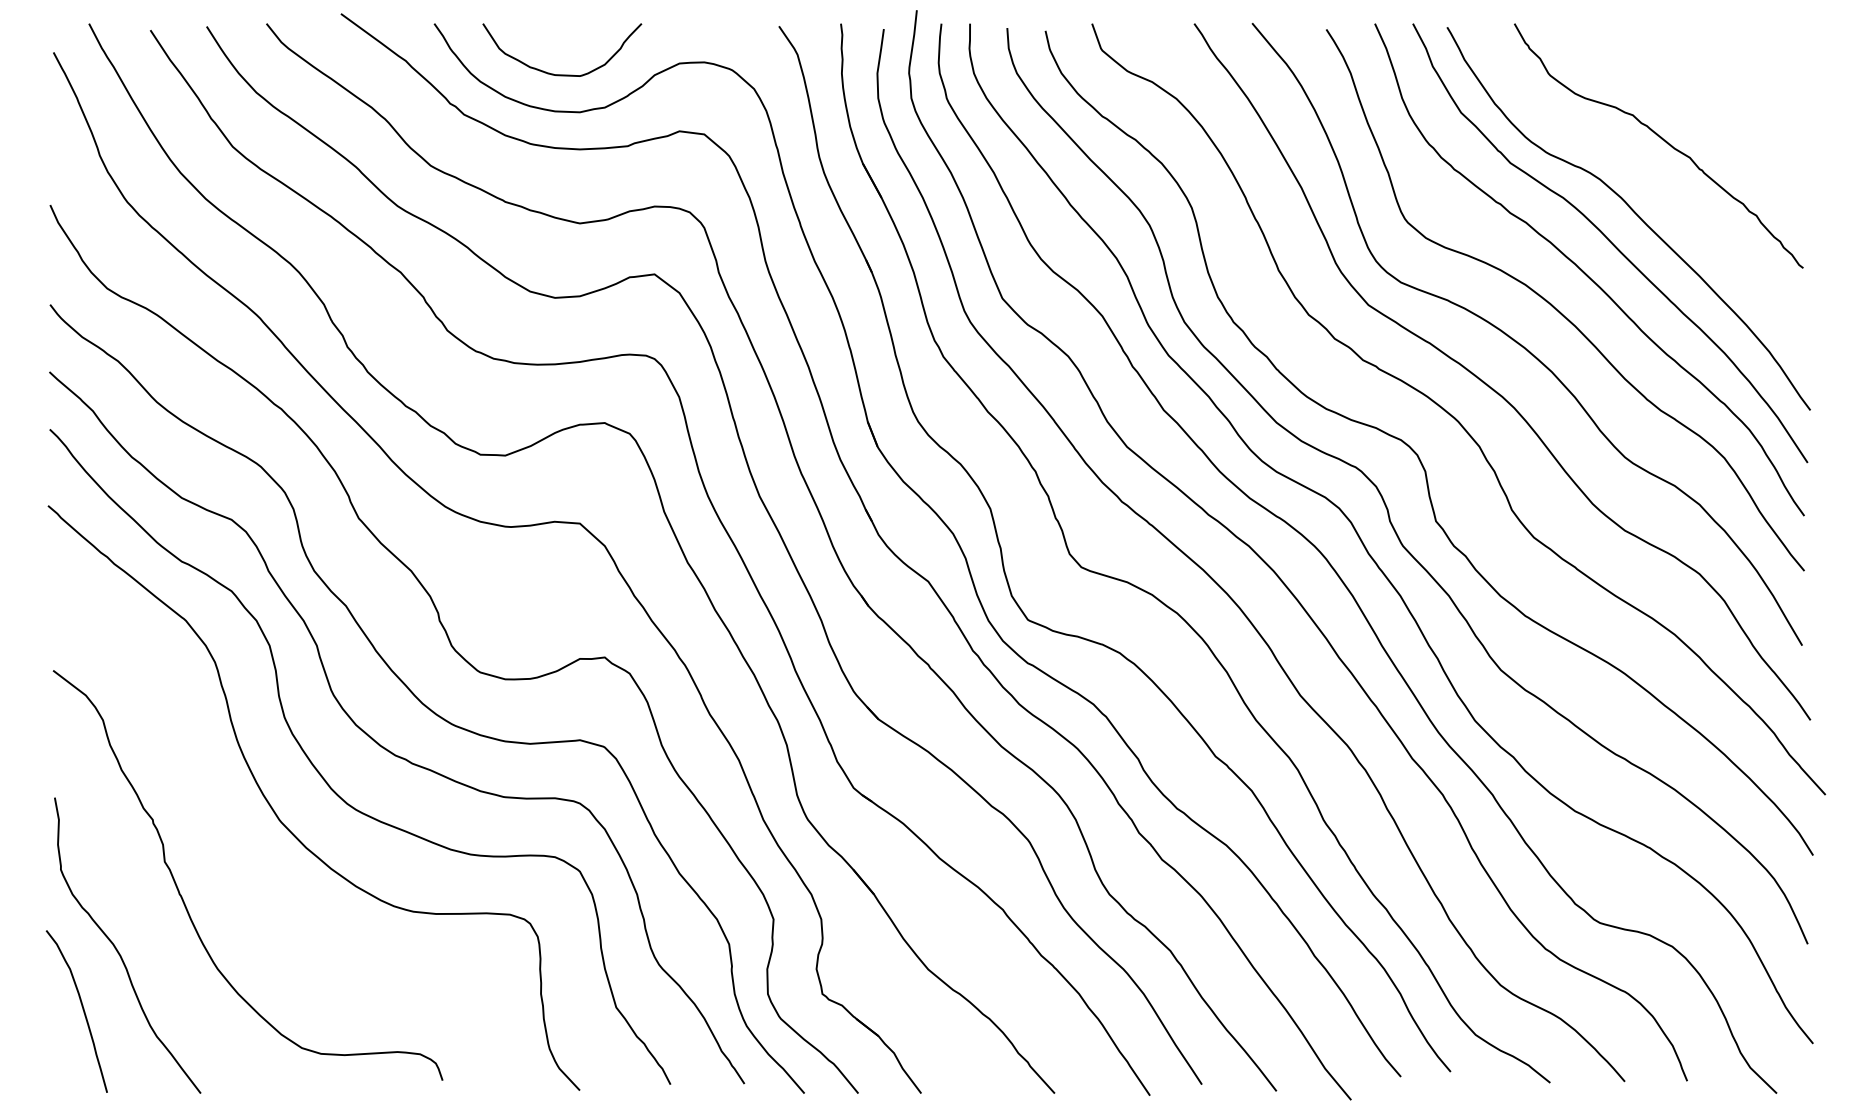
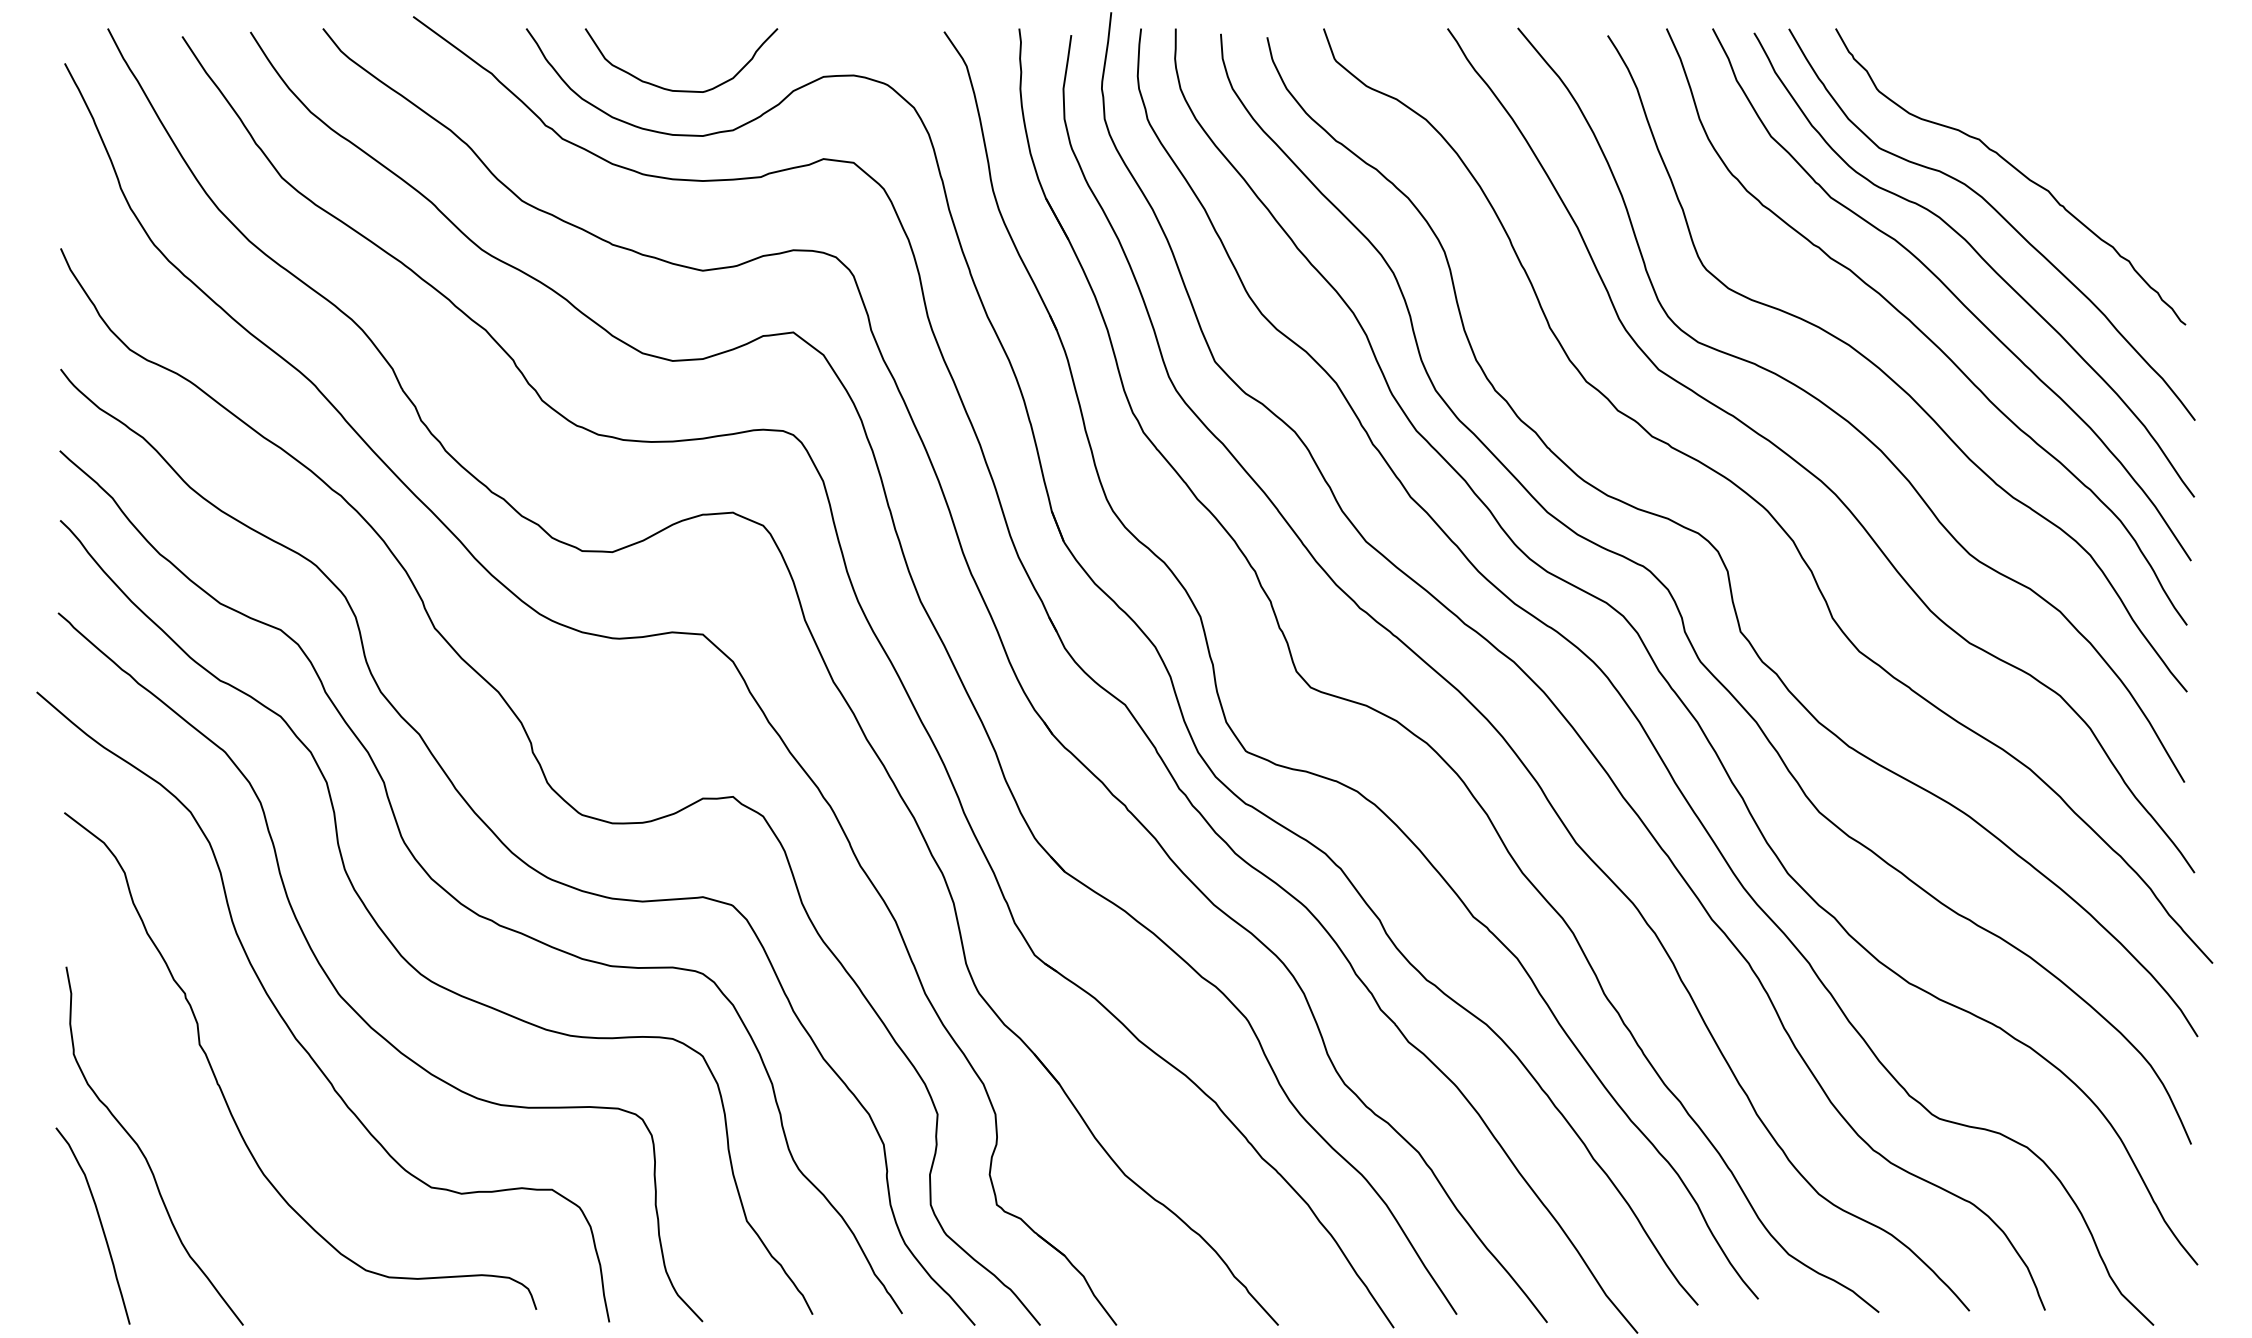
curve: (1650, 178) -> (2000, 216), added
curve: (239, 847) -> (290, 1027), added

